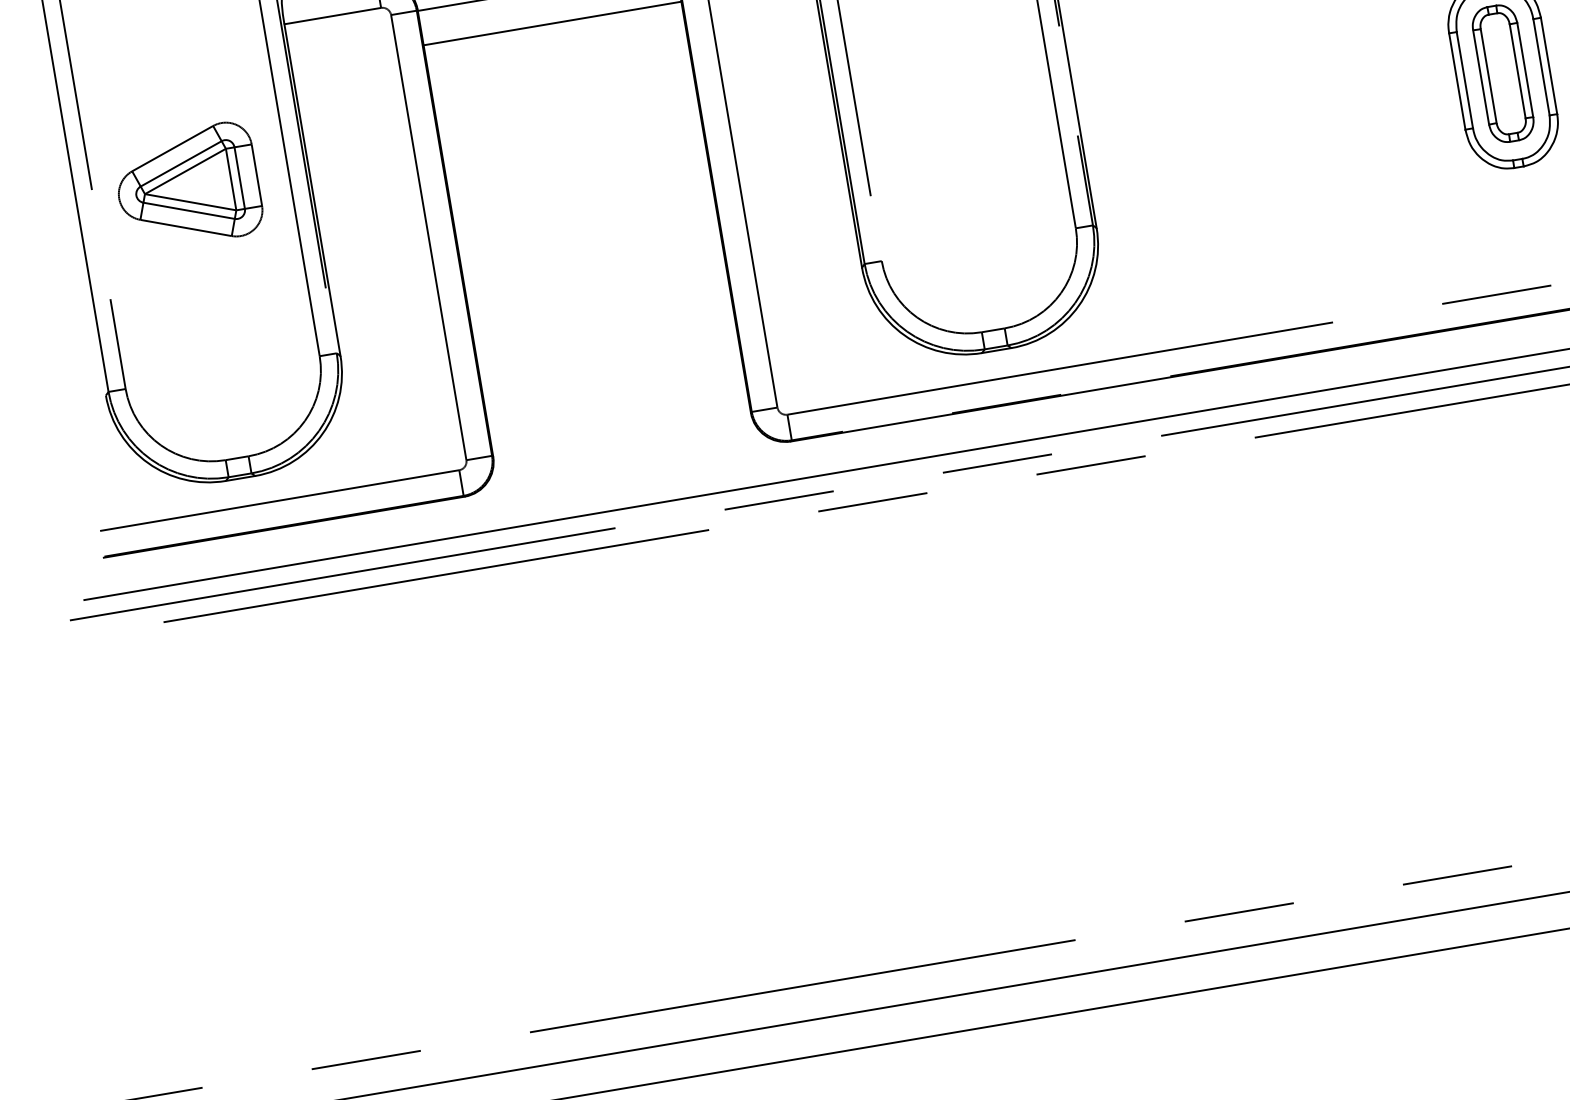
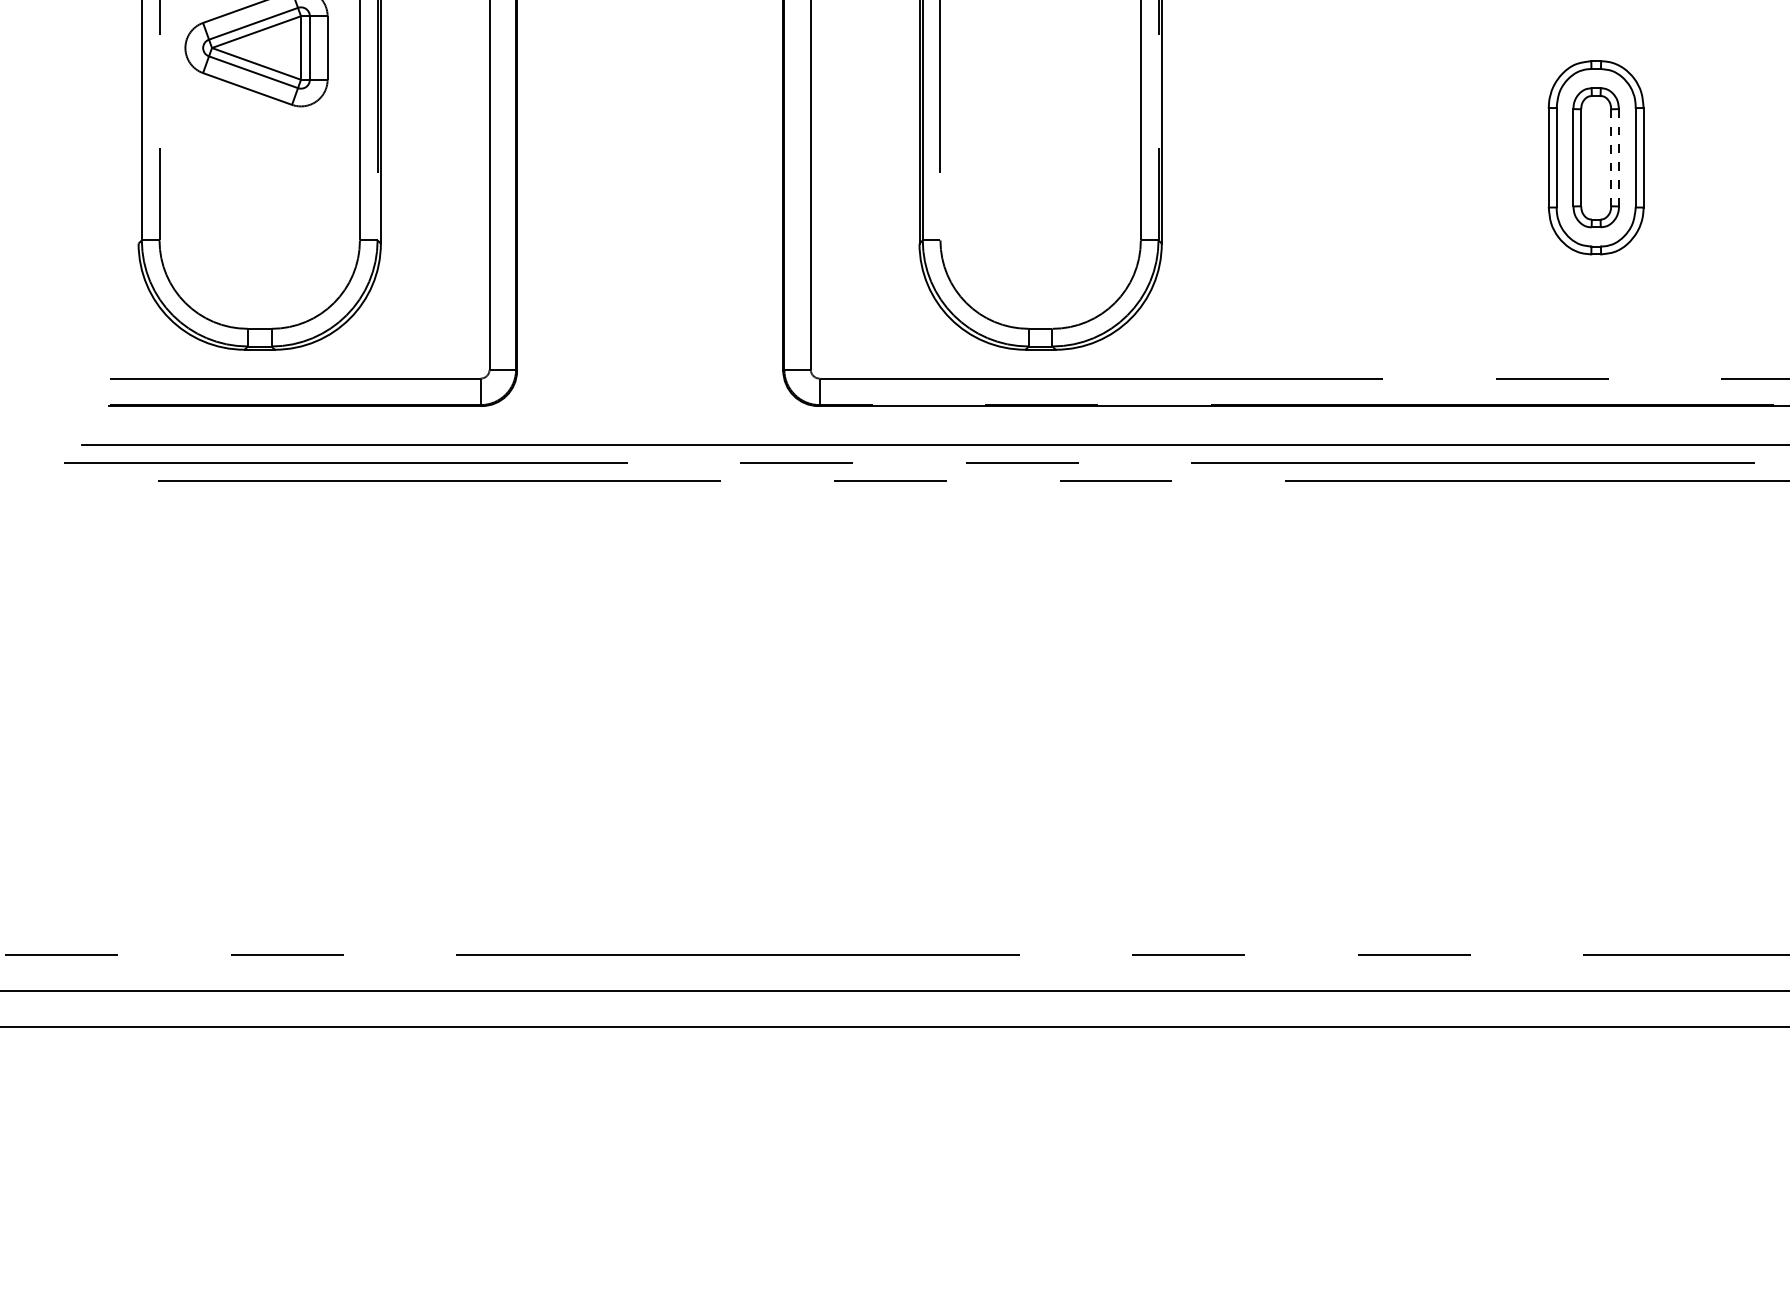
line: (1525, 69) -> (1619, 157), solid -> dashed
line: (1517, 70) -> (1611, 157), solid -> dashed

